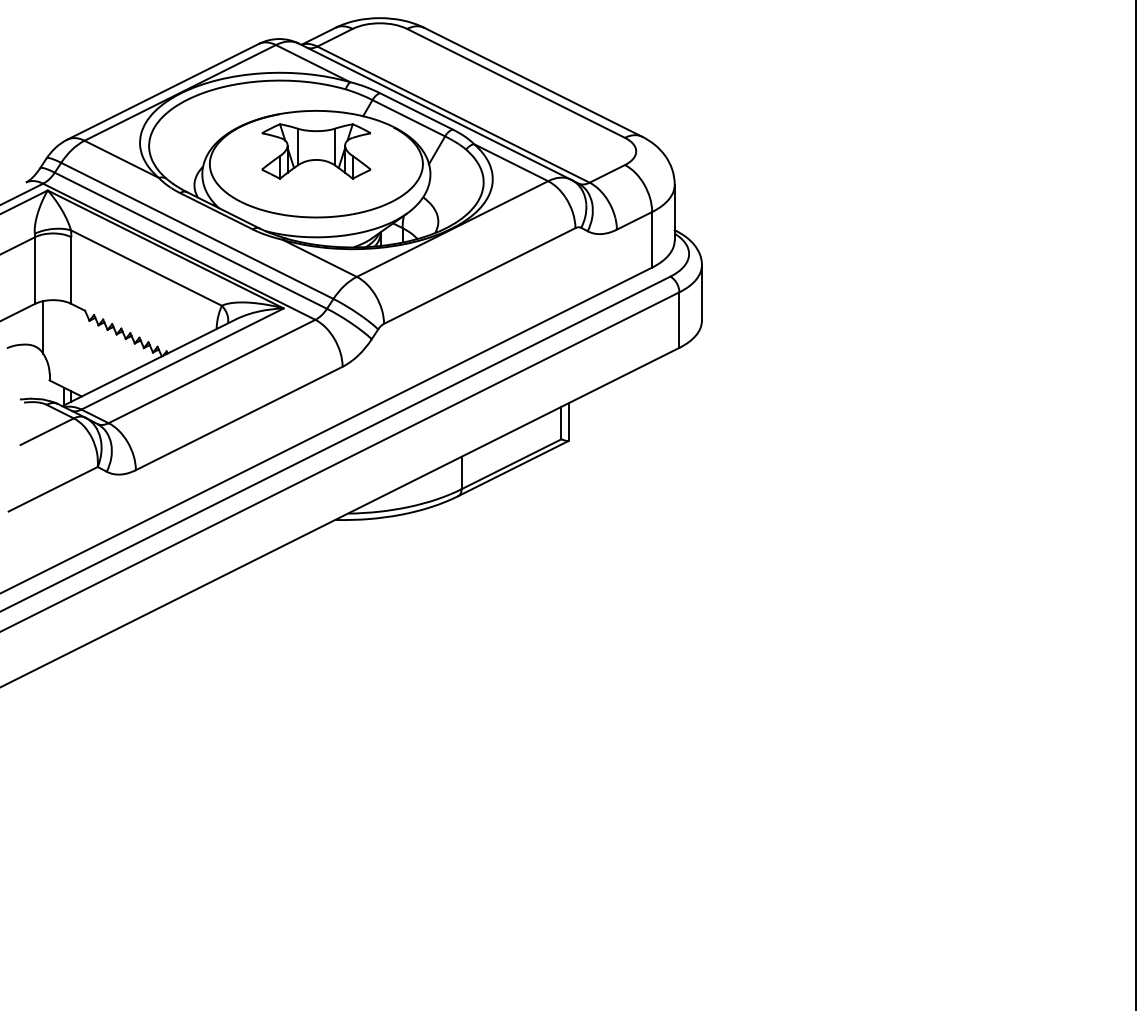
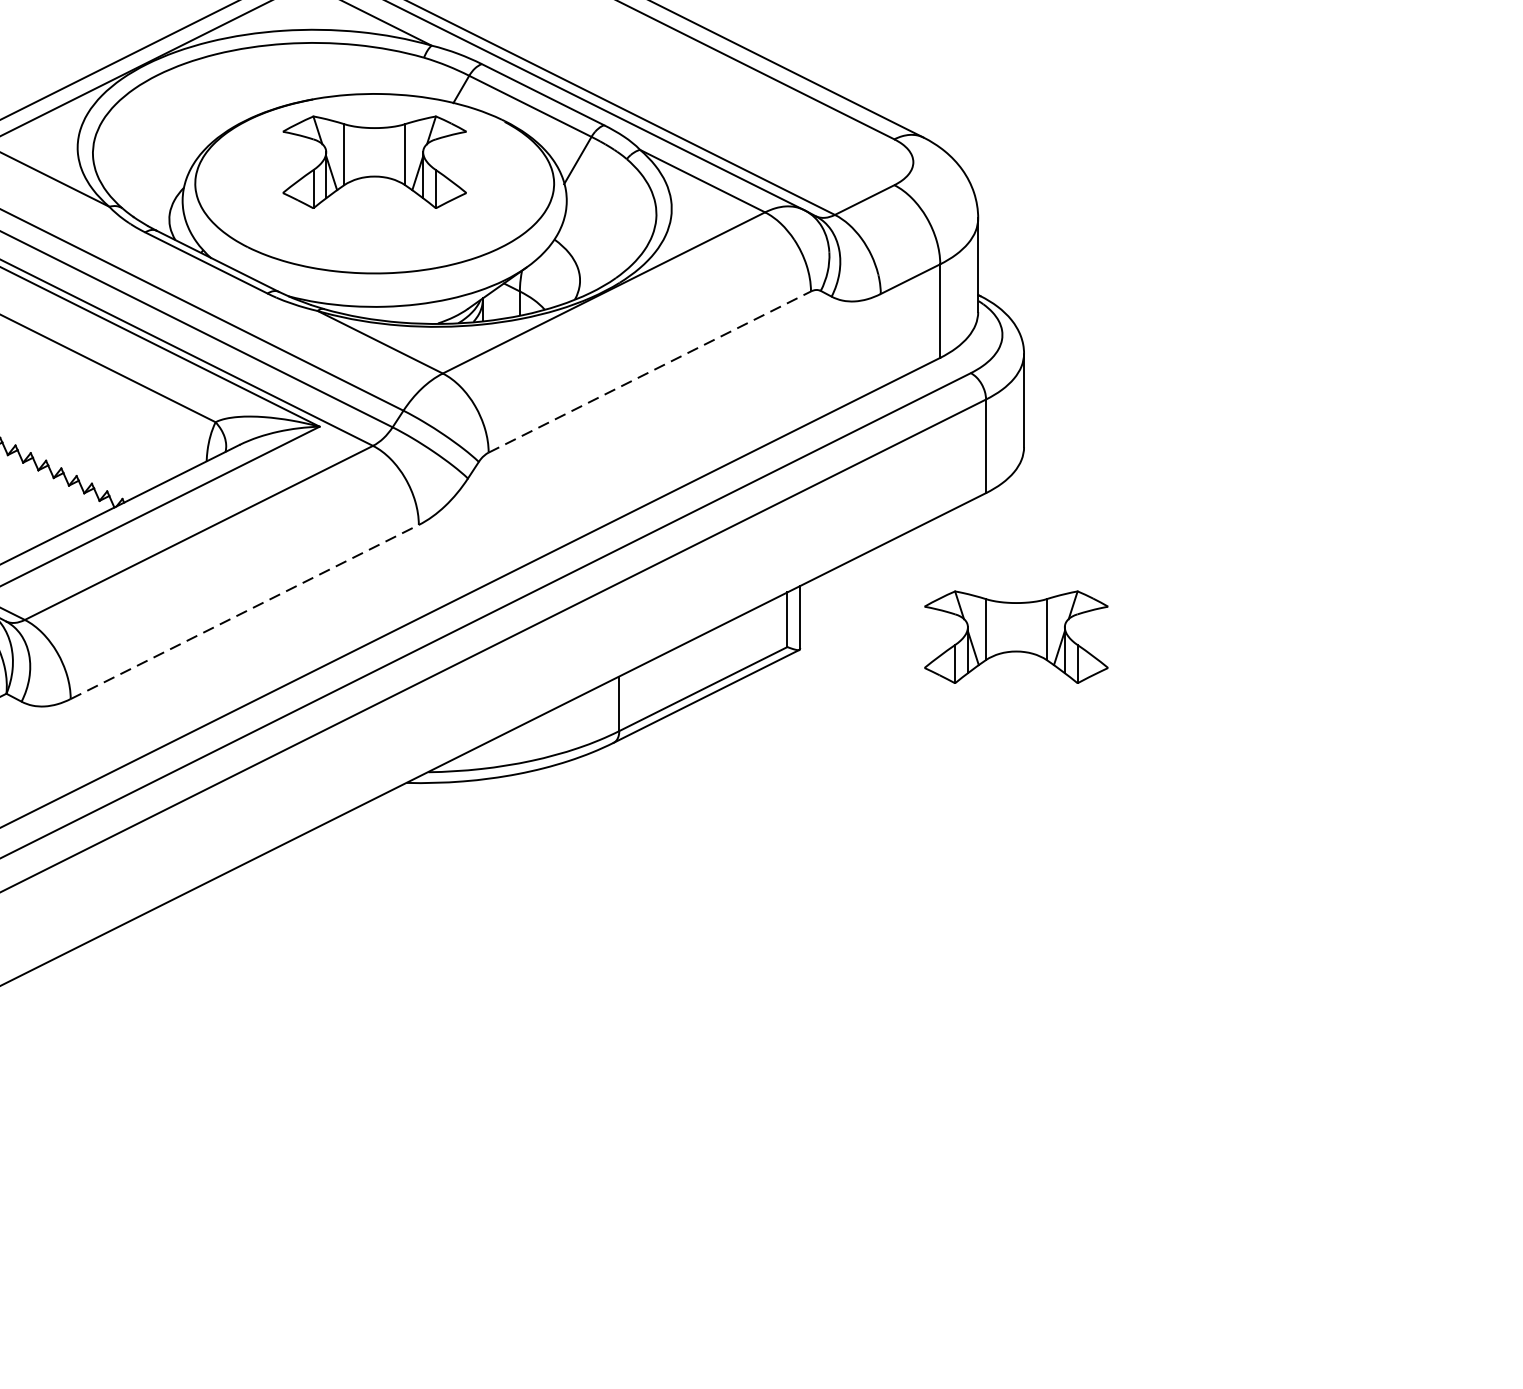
line: (479, 276) -> (649, 372), solid -> dashed
line: (239, 418) -> (245, 612), solid -> dashed
part: (697, 433) -> (1016, 637), added

